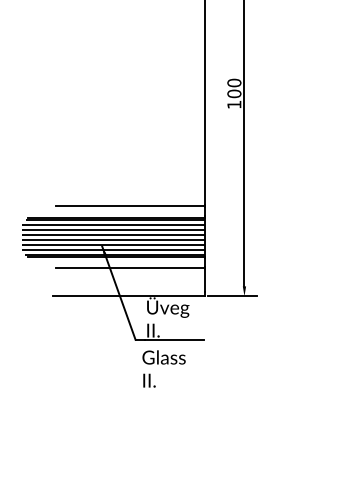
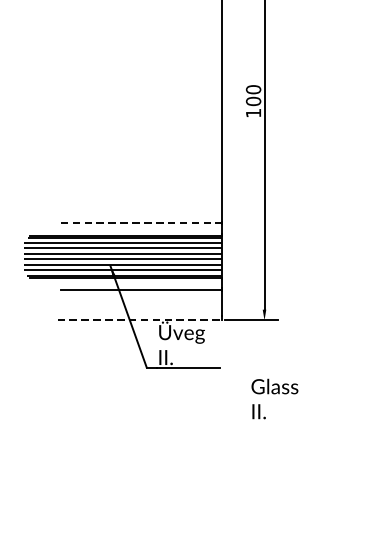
line: (131, 206) -> (142, 223), solid -> dashed
line: (129, 296) -> (140, 320), solid -> dashed
text: (163, 368) -> (274, 398), moved

